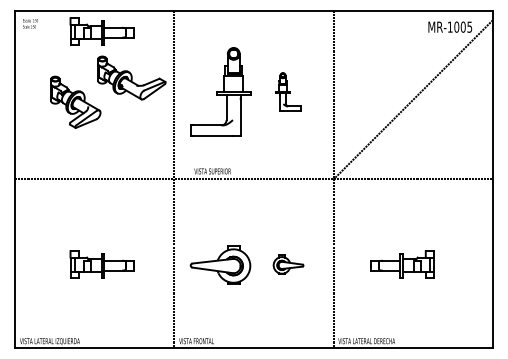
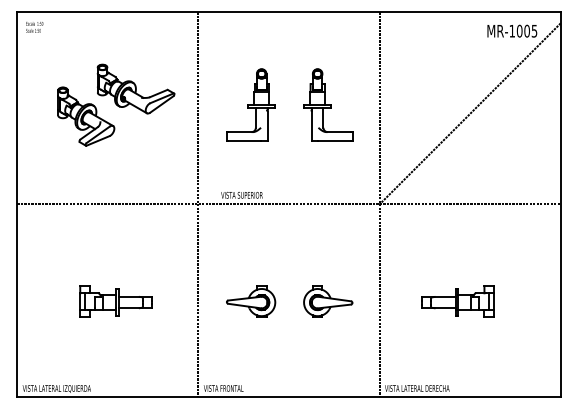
part: (101, 31) -> (115, 36), removed
part: (131, 77) -> (135, 88), moved
part: (220, 91) -> (250, 104), size x0.71
part: (288, 91) -> (328, 104), size x1.67
part: (221, 264) -> (251, 301), size x0.71
part: (288, 264) -> (328, 301), size x1.43

